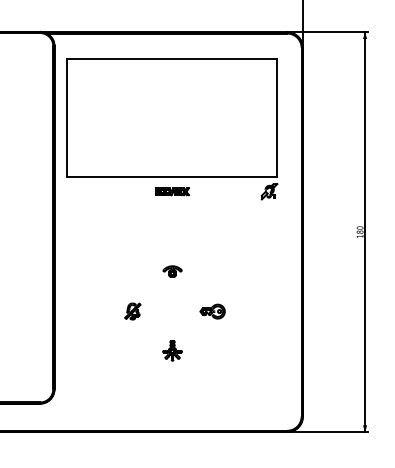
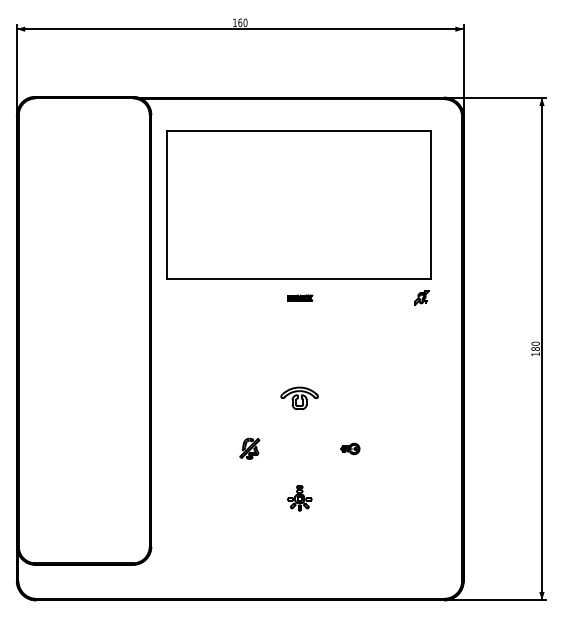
part: (172, 191) -> (299, 297), size x0.6
part: (269, 191) -> (421, 297), size x0.7
part: (172, 271) -> (299, 398), size x1.6
part: (212, 311) -> (350, 448), size x0.6

